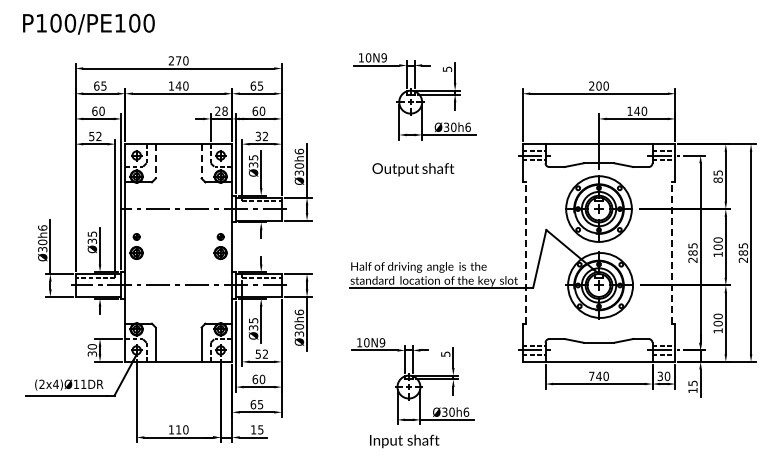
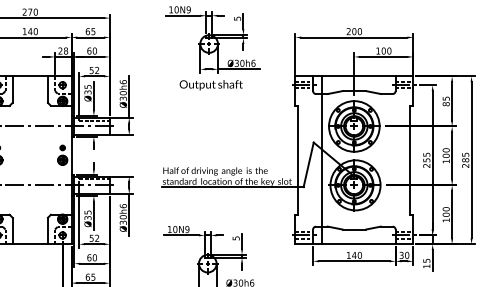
text: (637, 110) -> (384, 50), 140 -> 100
text: (258, 135) -> (91, 69), 32 -> 52
line: (155, 161) -> (12, 89), dashed -> solid
line: (201, 161) -> (47, 89), dashed -> solid
text: (413, 169) -> (211, 85), moved
line: (557, 252) -> (322, 159), added
text: (692, 252) -> (426, 159), 285 -> 255
line: (526, 253) -> (298, 160), dashed -> solid
line: (671, 253) -> (410, 160), dashed -> solid
text: (591, 375) -> (348, 254), 740 -> 140

